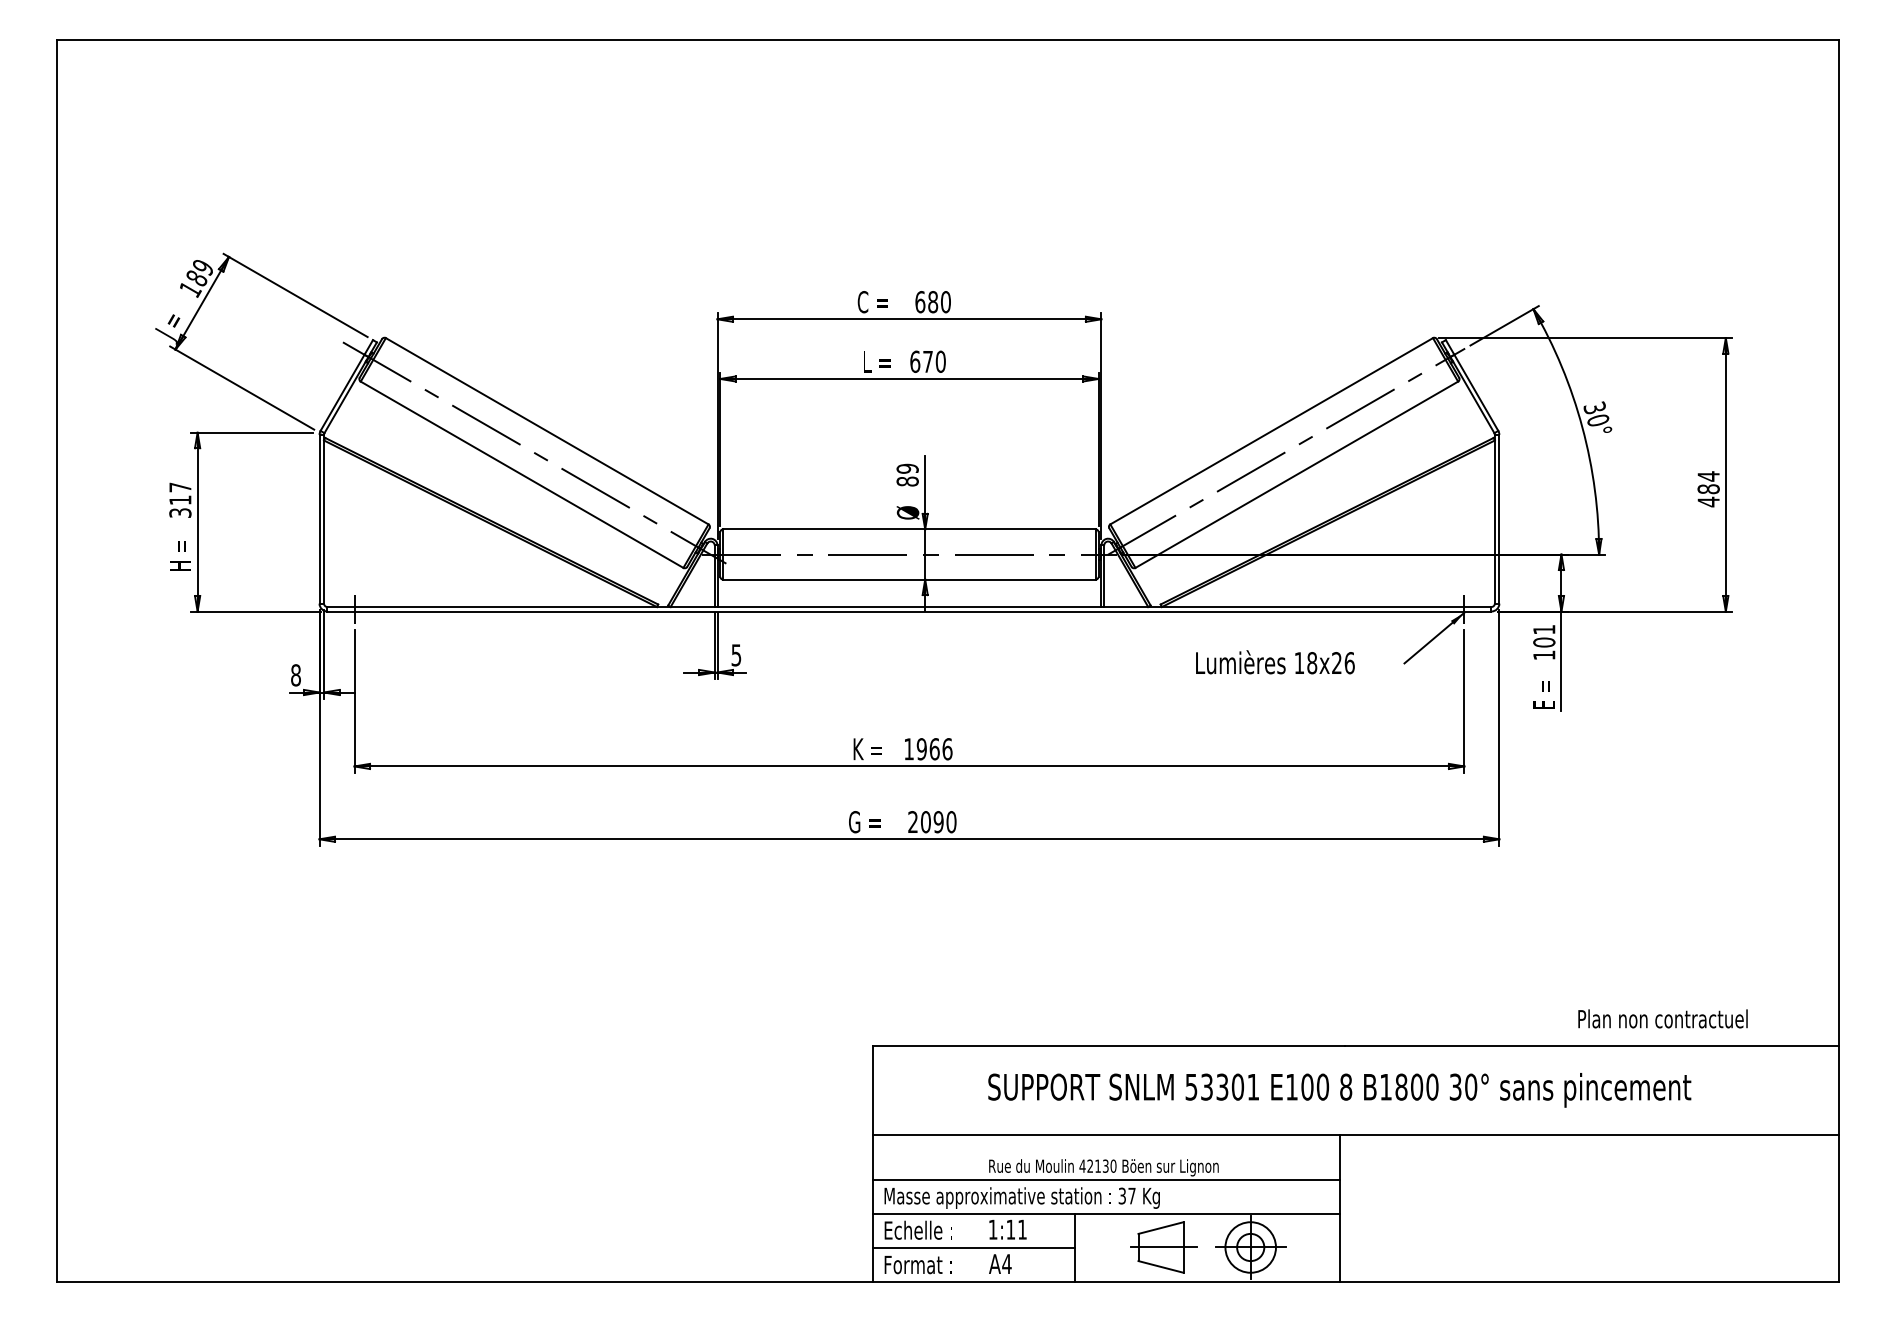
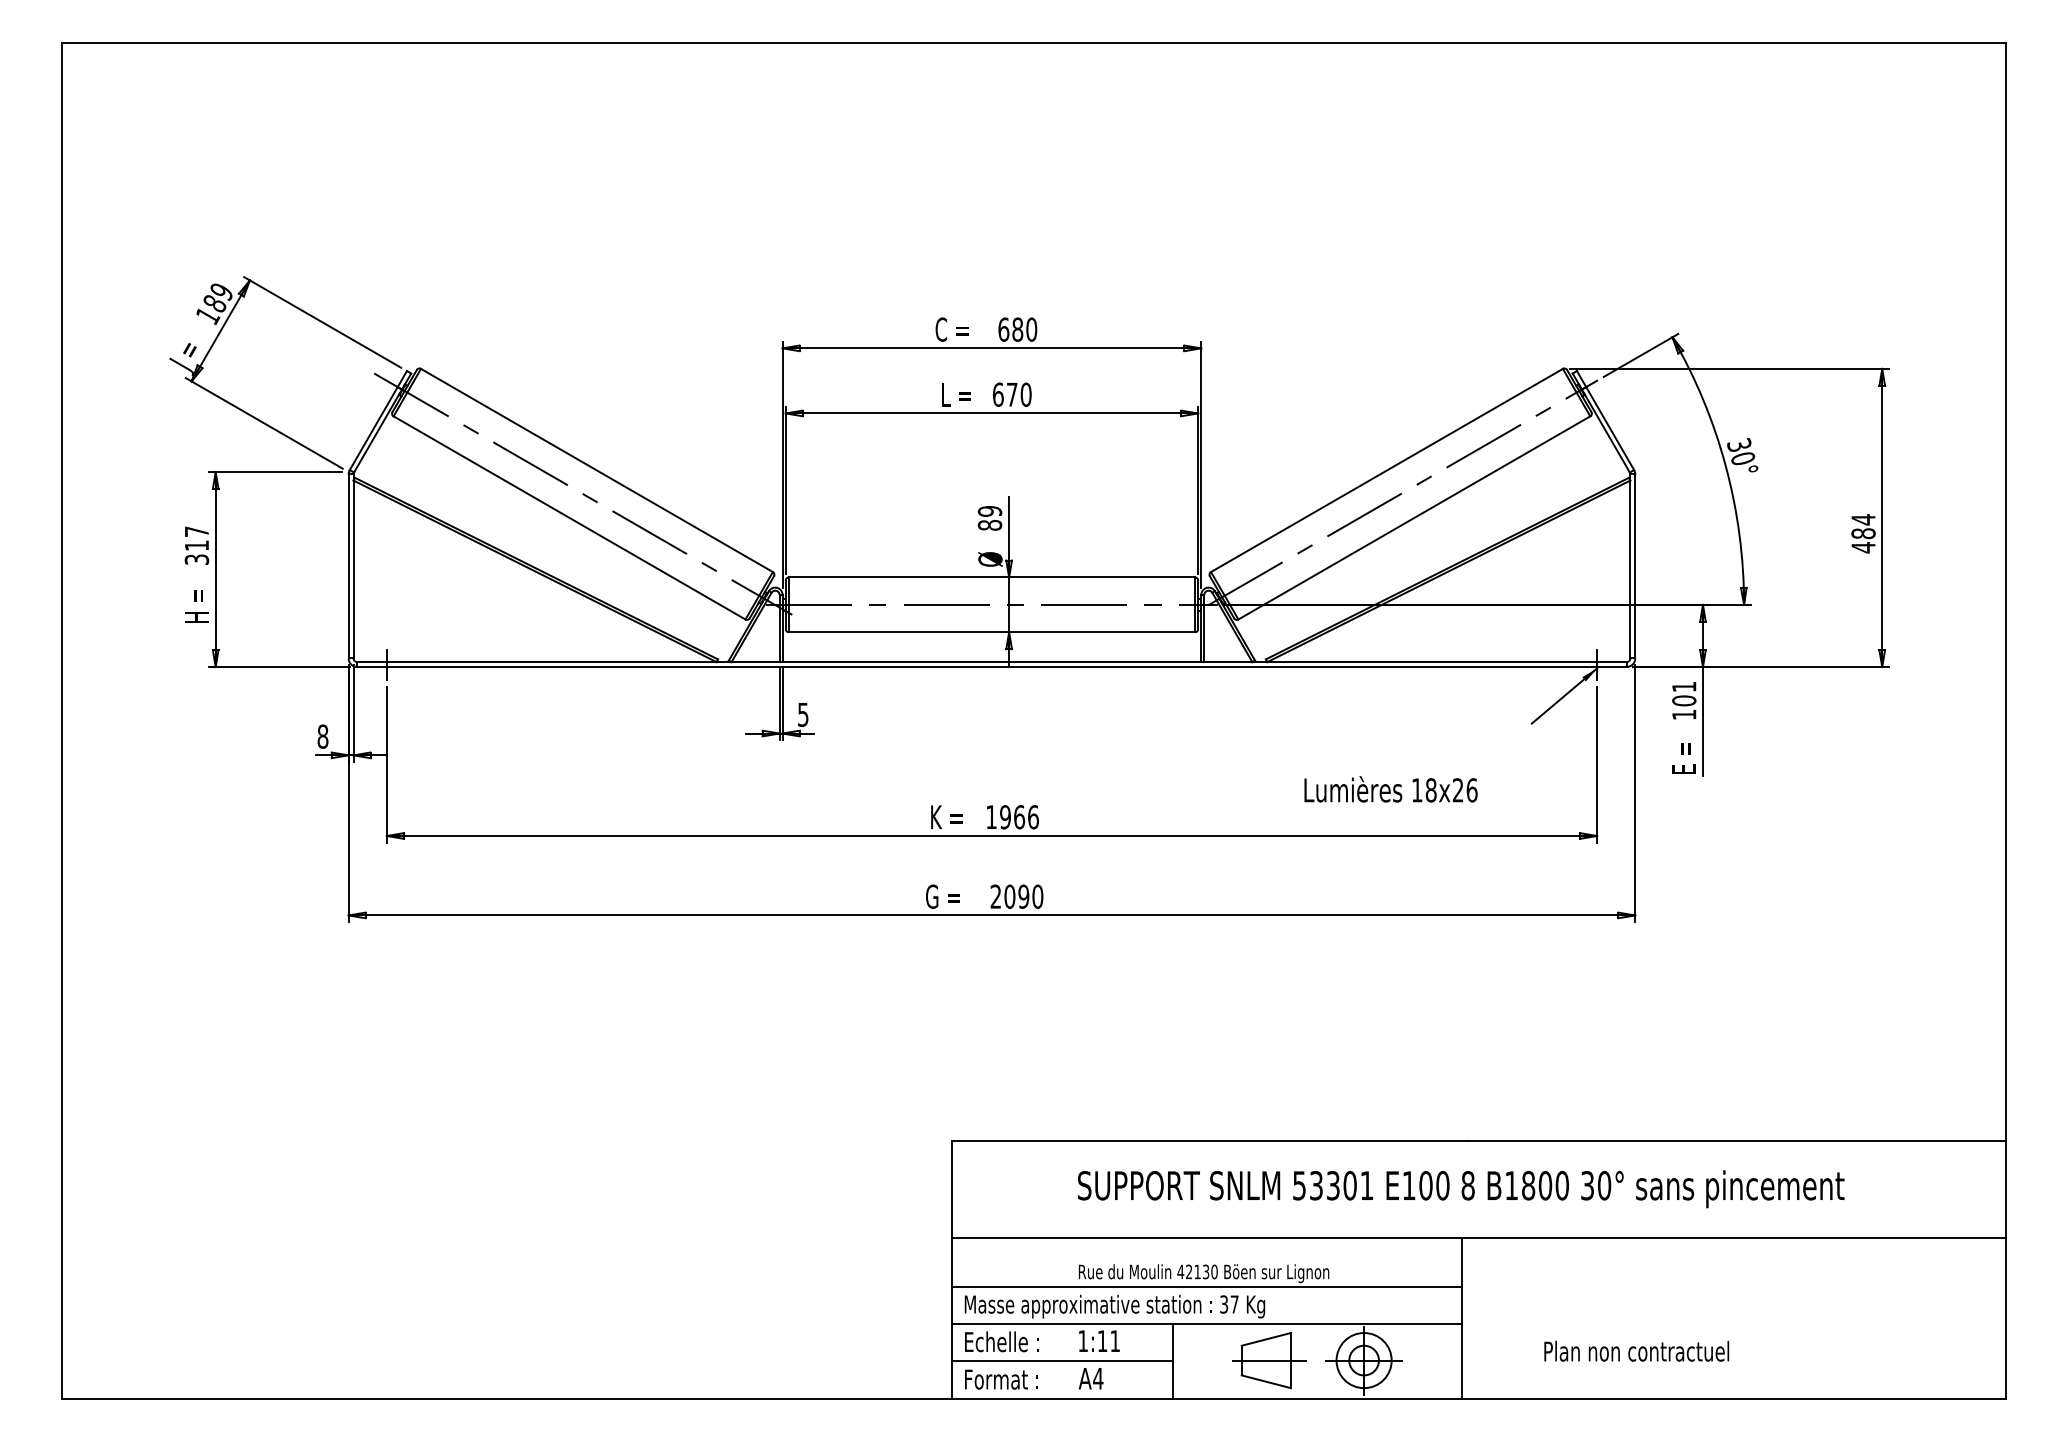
text: (1274, 662) -> (1390, 789), moved
text: (1662, 1018) -> (1636, 1350), moved

